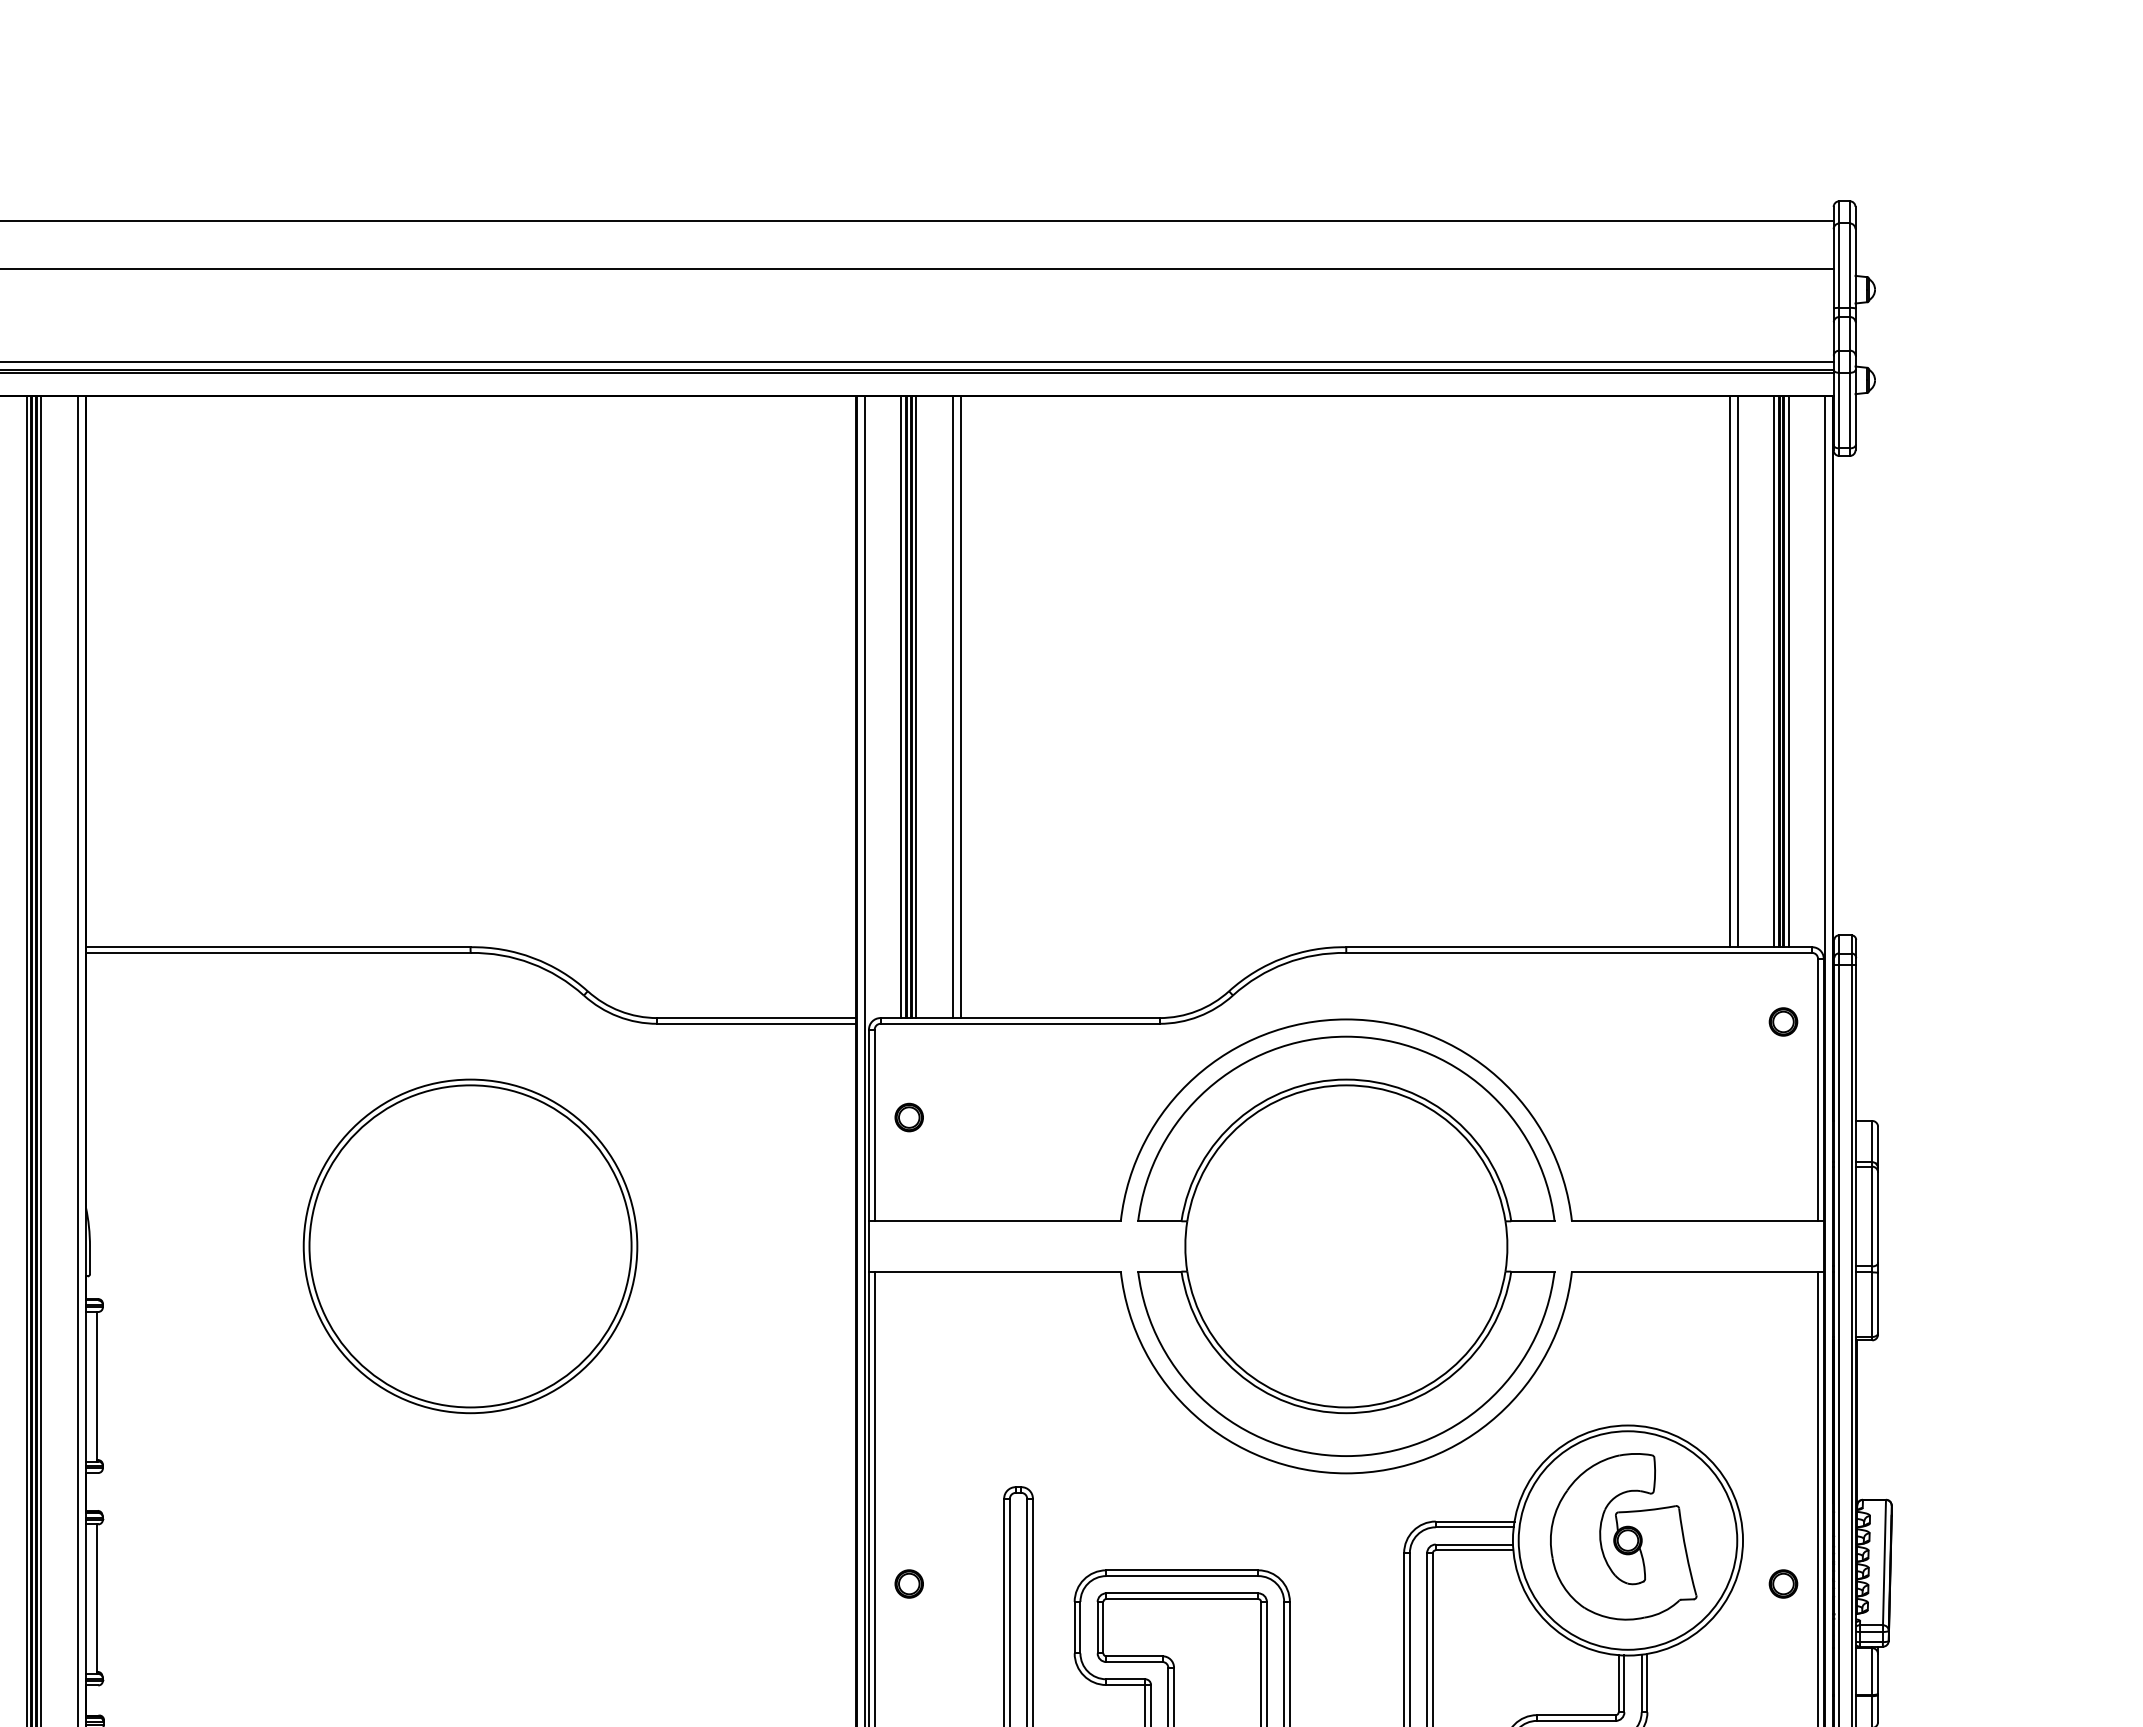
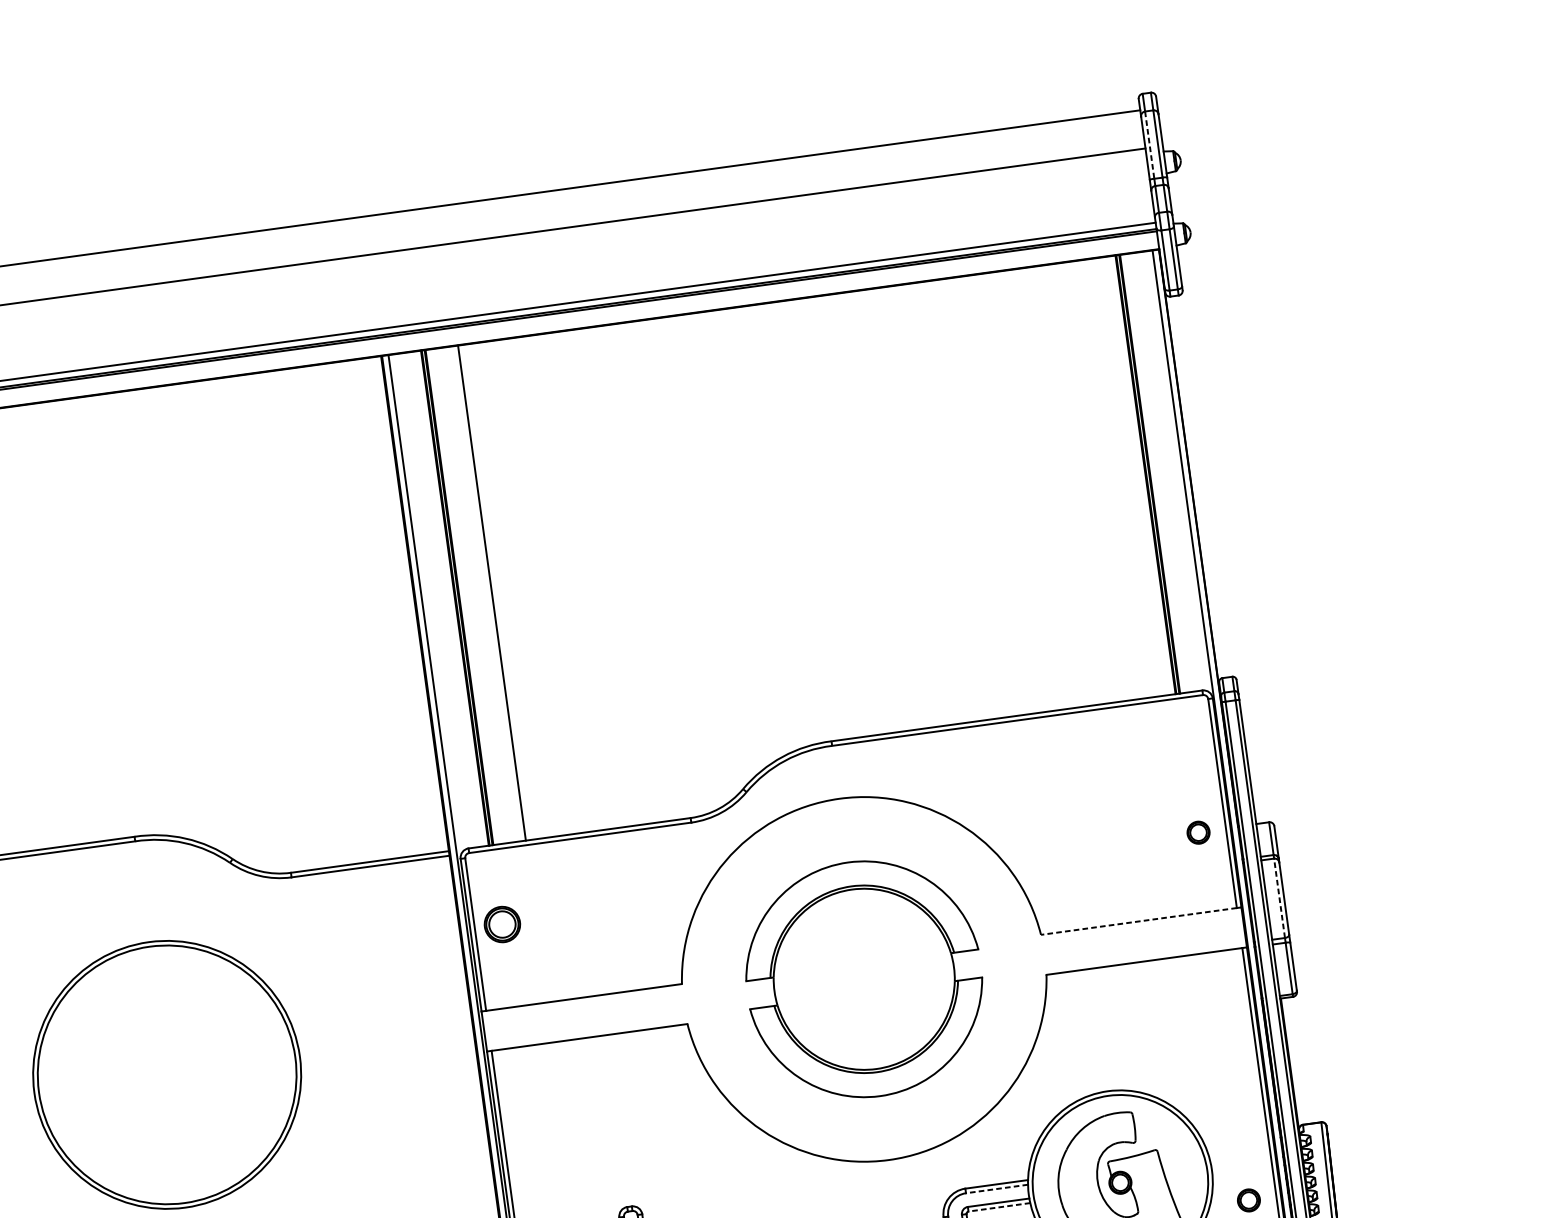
line: (1839, 266) -> (1149, 145), solid -> dashed
line: (1729, 671) -> (1106, 480), removed
line: (1737, 671) -> (1112, 479), removed
line: (1774, 671) -> (1142, 475), removed
line: (1788, 671) -> (1153, 473), removed
line: (901, 707) -> (451, 599), removed
line: (916, 707) -> (463, 597), removed
line: (960, 707) -> (498, 592), removed
part: (1783, 1021) -> (1198, 832), moved
part: (908, 1117) -> (501, 924), size x1.6
line: (1872, 1216) -> (1279, 898), solid -> dashed
line: (1694, 1221) -> (1138, 921), solid -> dashed
part: (1346, 1245) -> (864, 978), size x0.7
line: (1474, 1527) -> (996, 1189), solid -> dashed
line: (1474, 1550) -> (999, 1207), solid -> dashed

